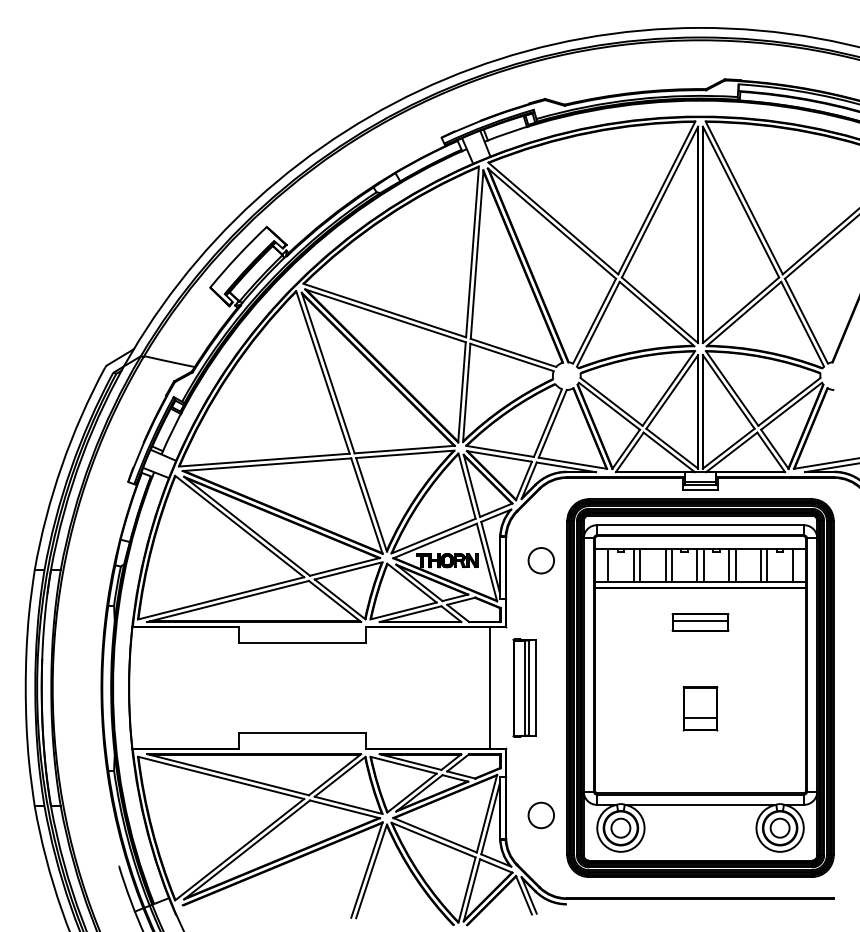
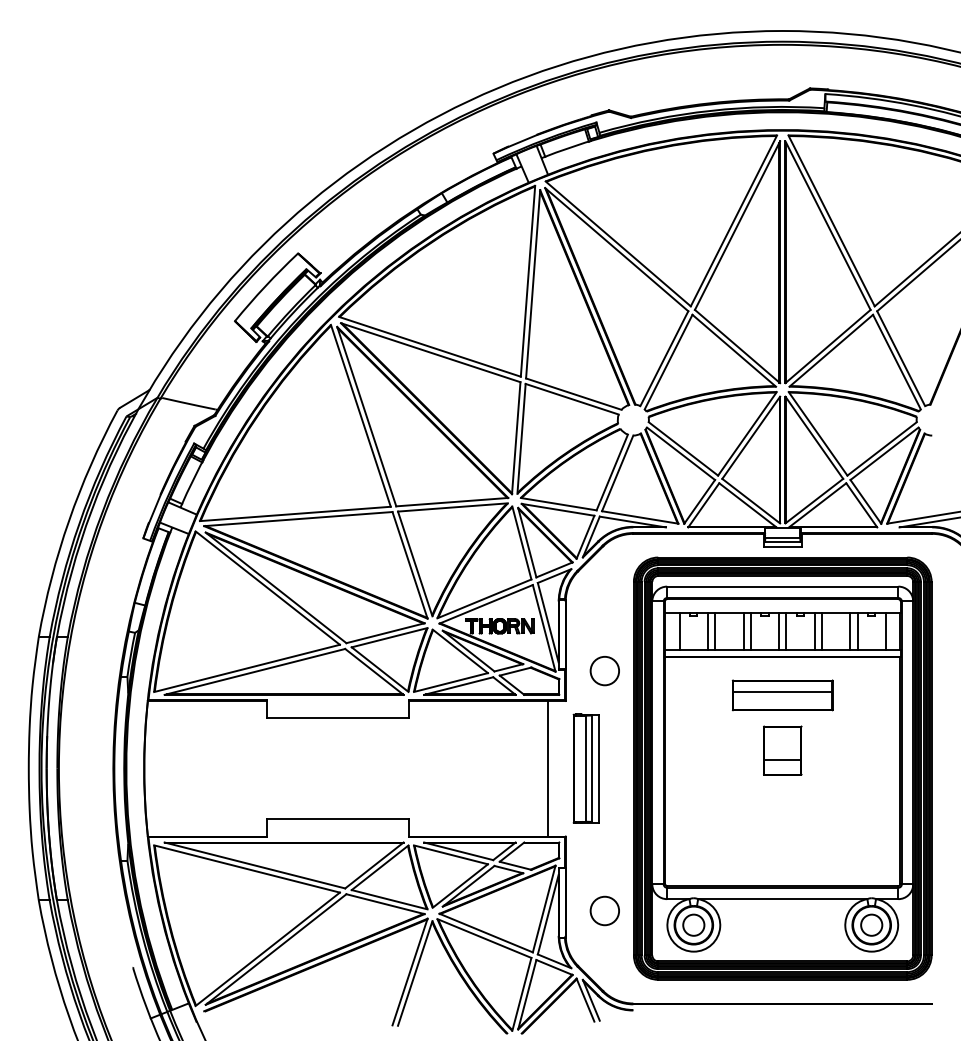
circle: (540, 560) -> (603, 670), moved
part: (700, 622) -> (782, 695), size x1.6
part: (700, 708) -> (782, 750), moved

